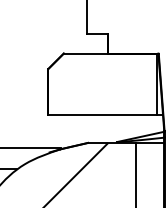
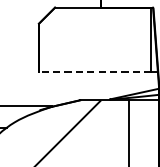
line: (102, 115) -> (95, 71), solid -> dashed

